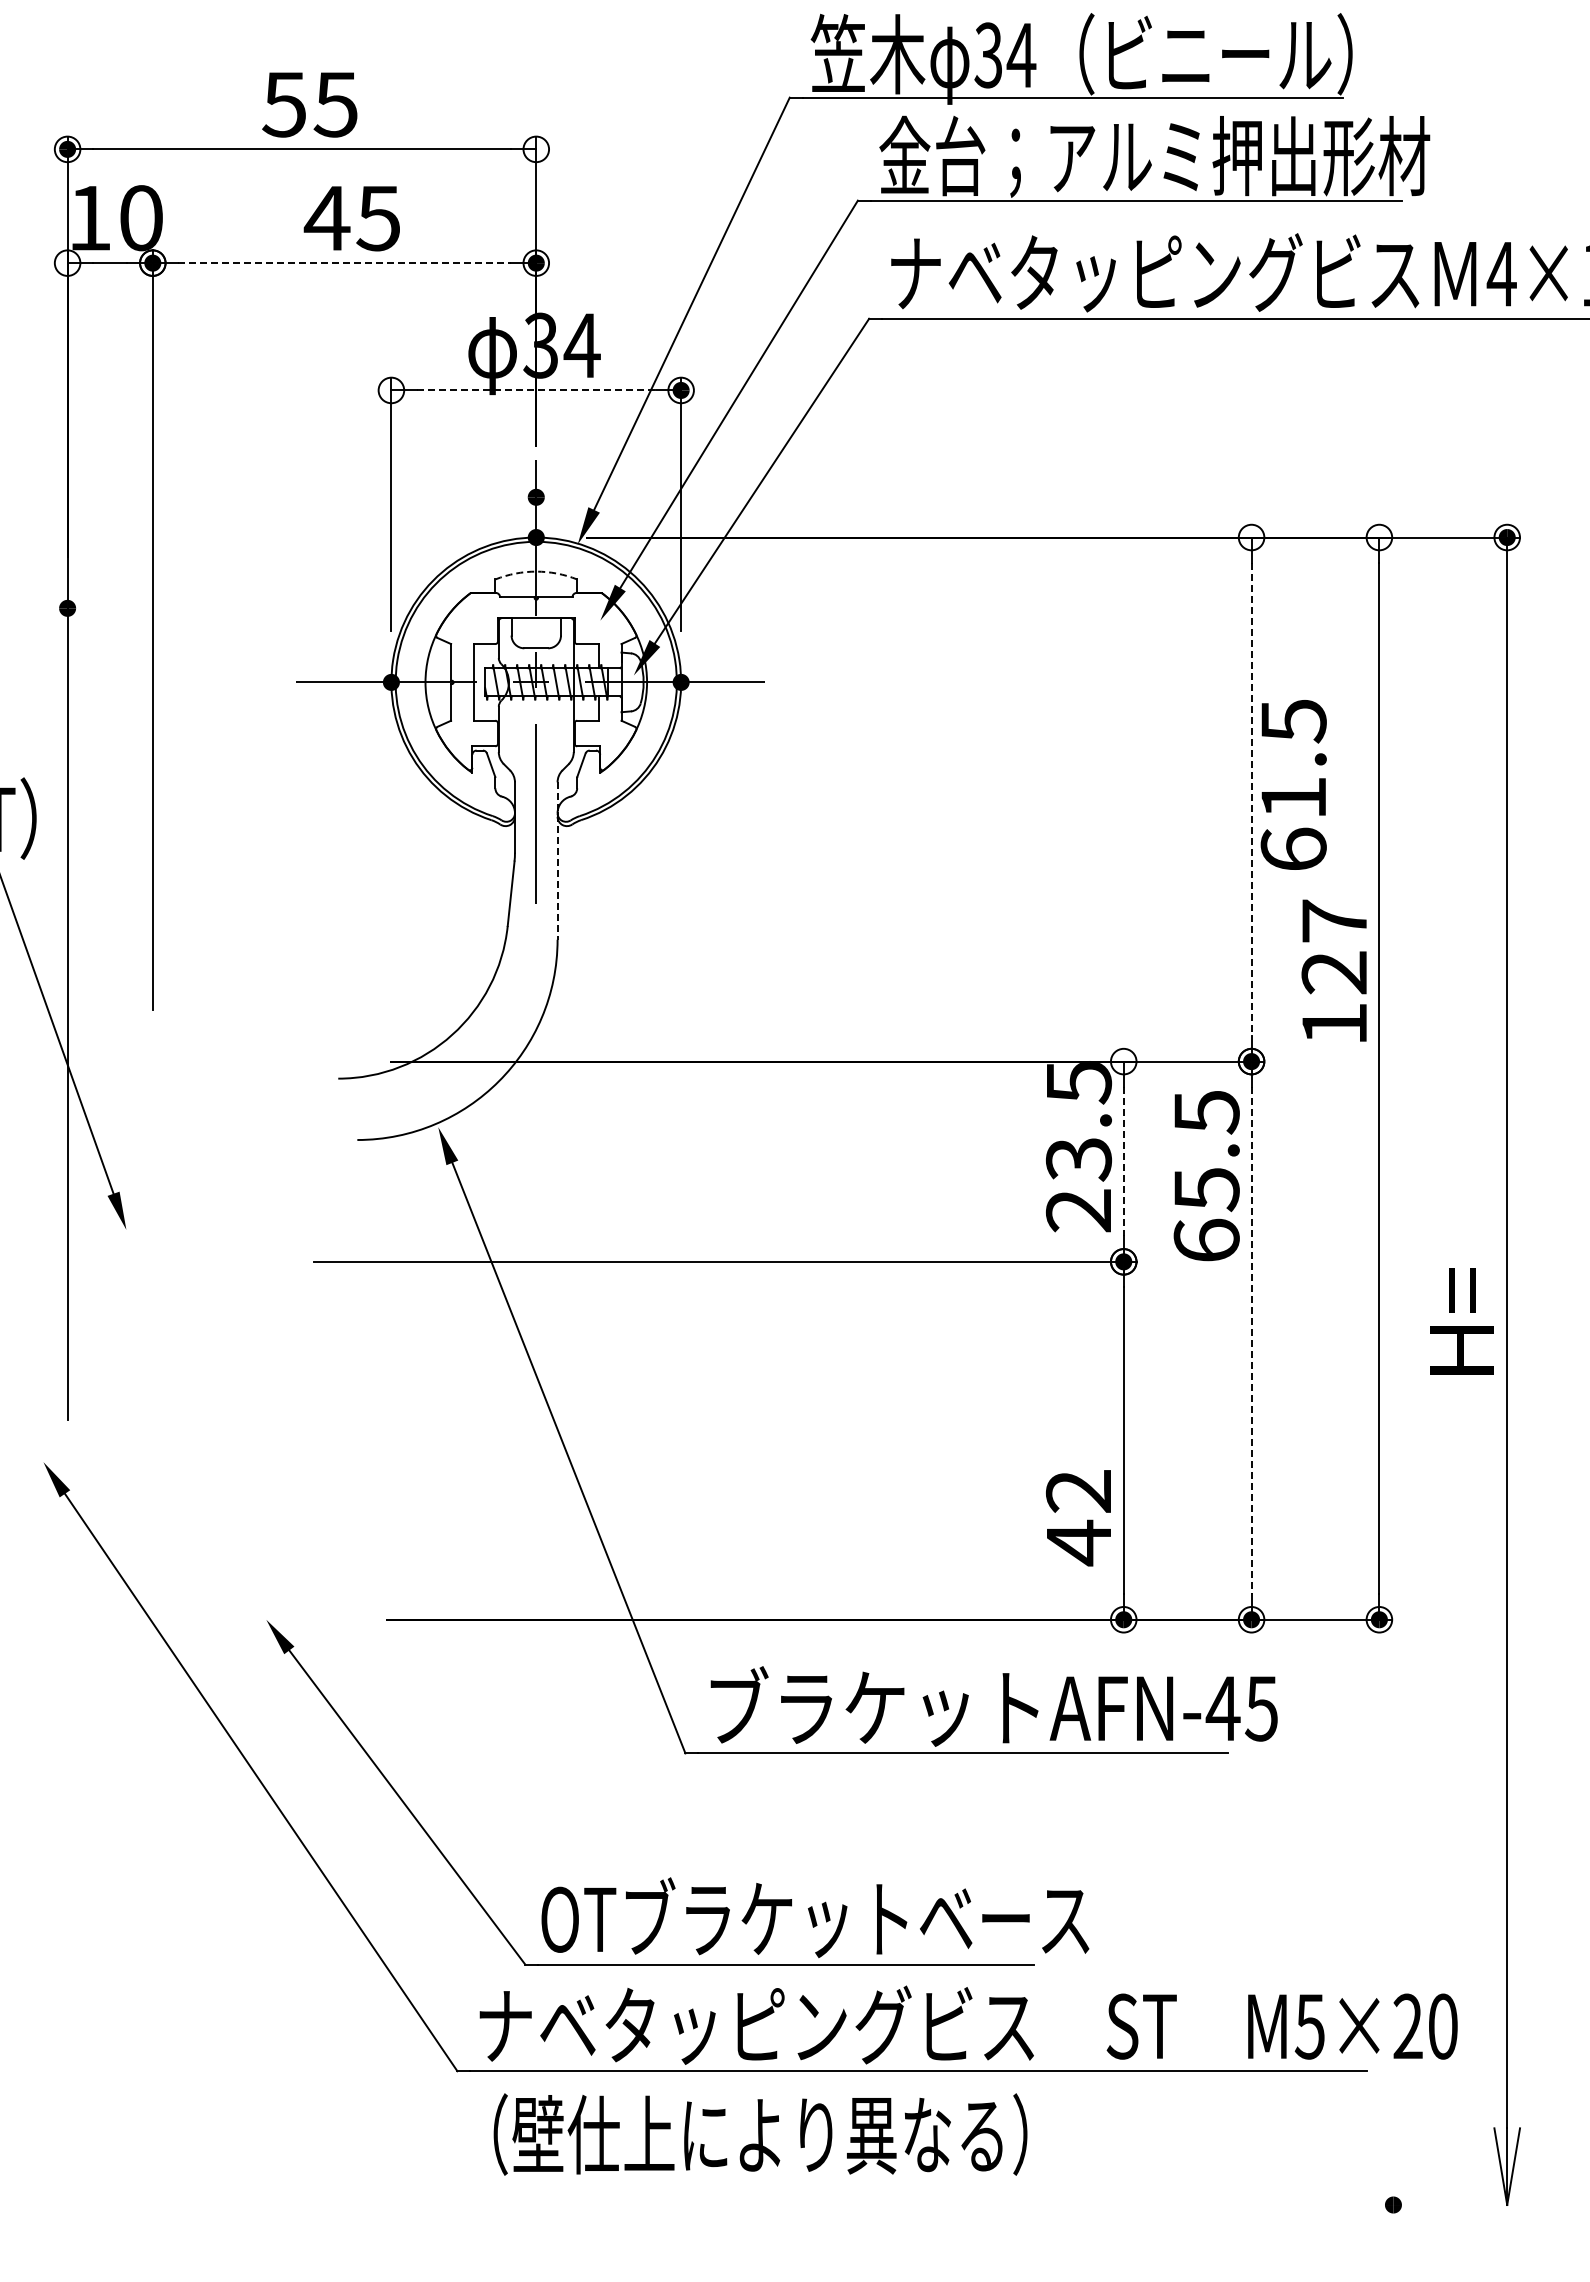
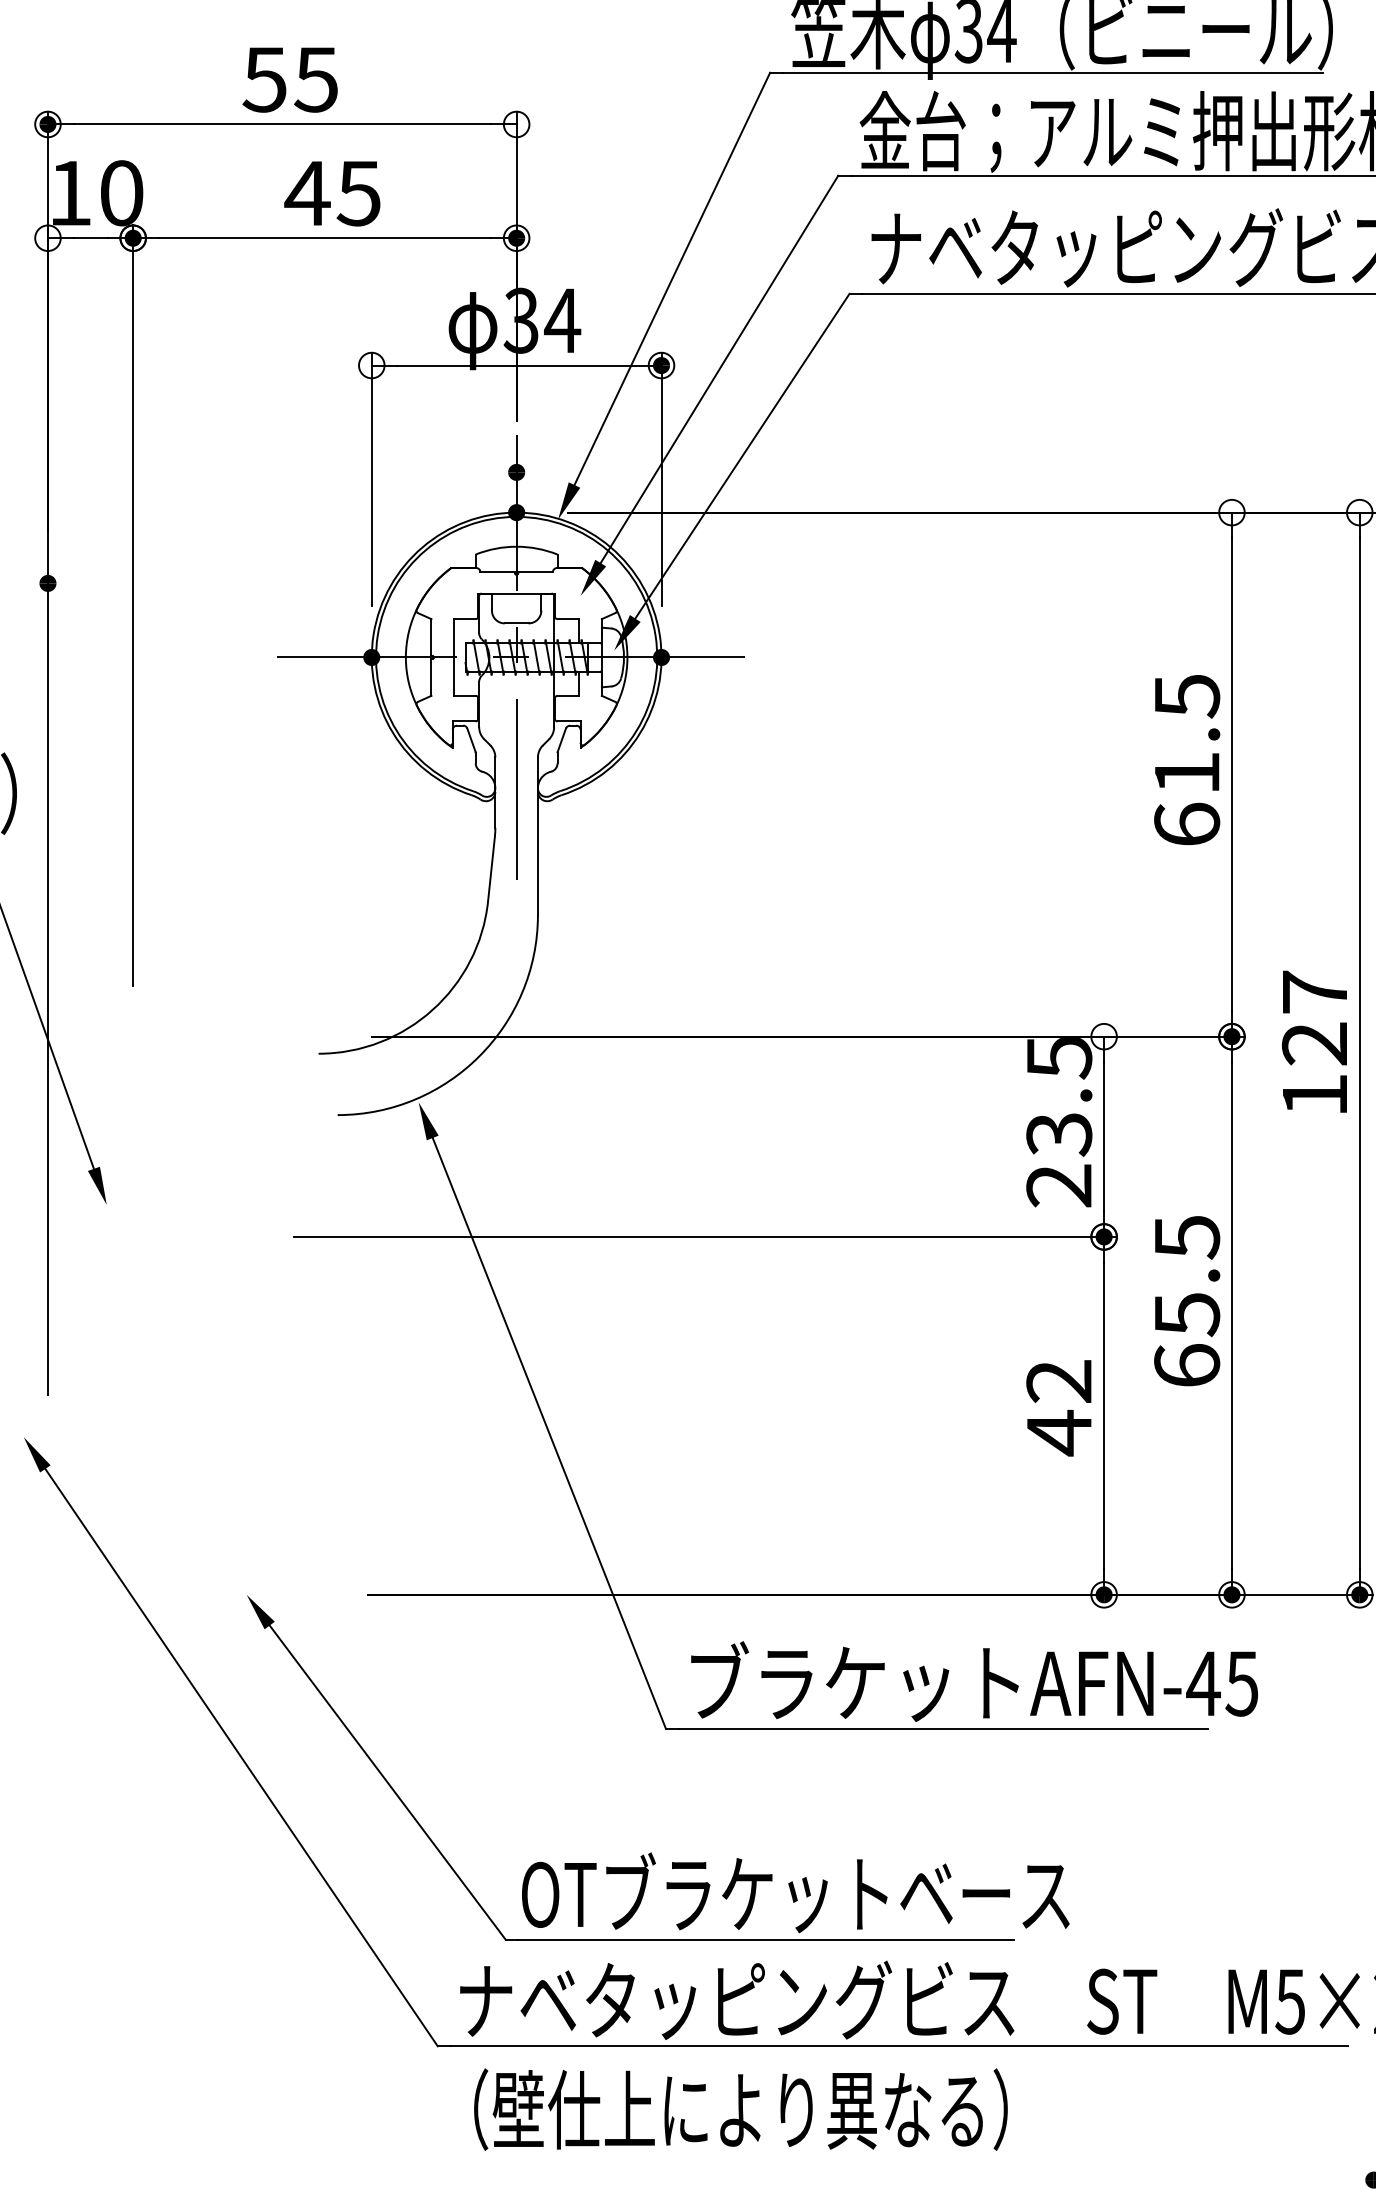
line: (345, 263) -> (325, 238), dashed -> solid
line: (536, 390) -> (516, 365), dashed -> solid
arc: (536, 571) -> (516, 546), dashed -> solid
text: (1293, 784) -> (1186, 759), moved
line: (1251, 800) -> (1231, 775), dashed -> solid
line: (557, 861) -> (537, 836), dashed -> solid
text: (1333, 970) -> (1313, 1041), moved
line: (1123, 1161) -> (1103, 1136), dashed -> solid
text: (1206, 1176) -> (1186, 1301), moved
line: (1251, 1340) -> (1231, 1315), dashed -> solid
text: (1078, 1518) -> (1058, 1408), moved

